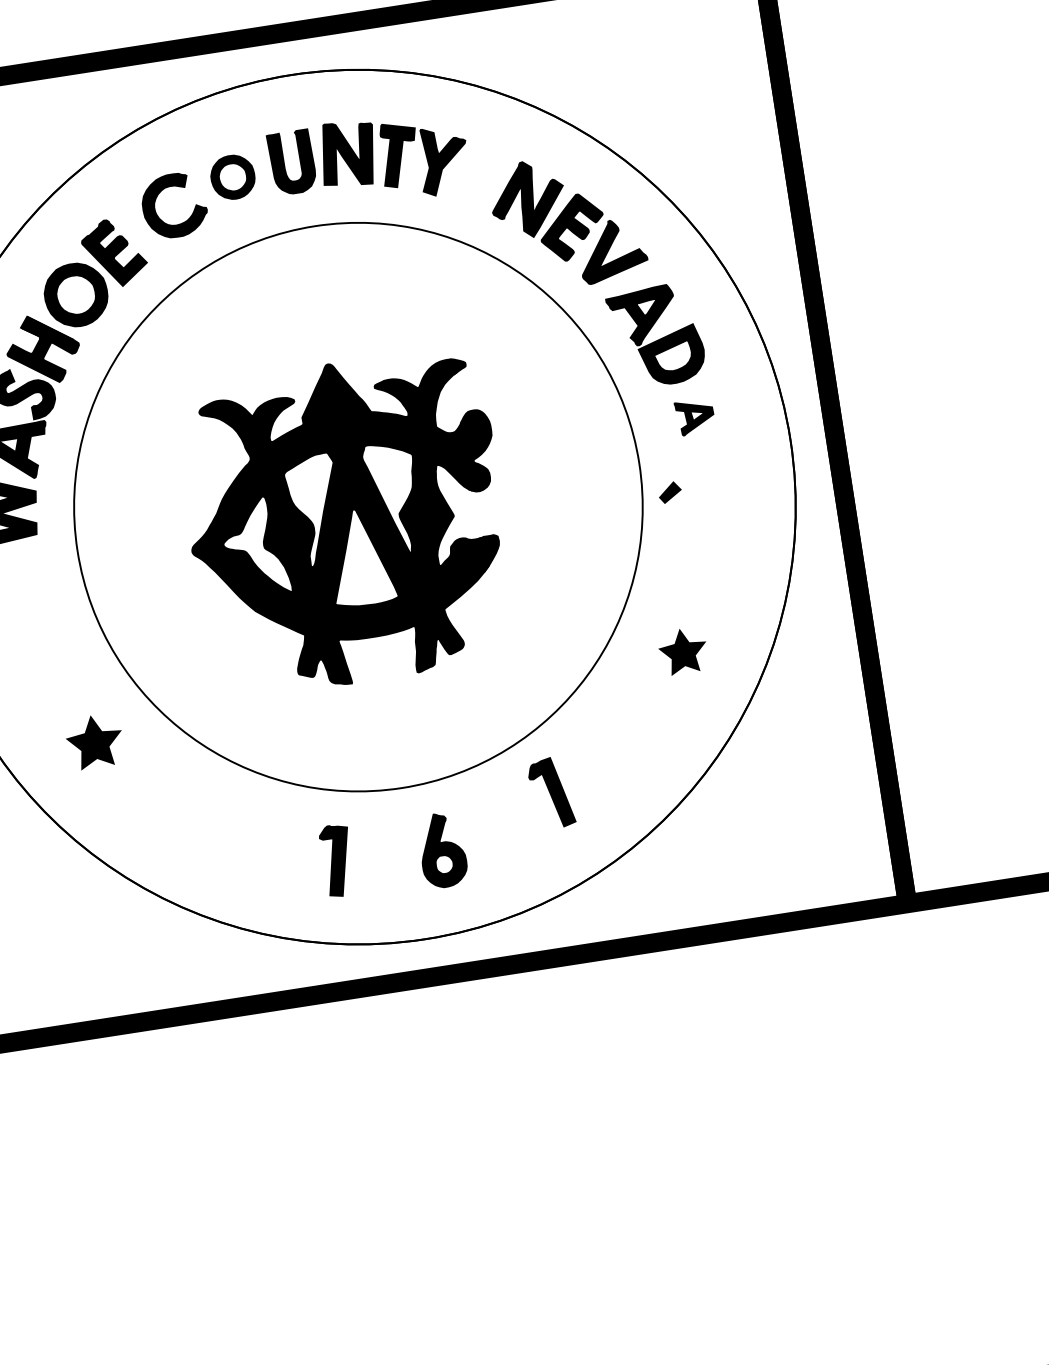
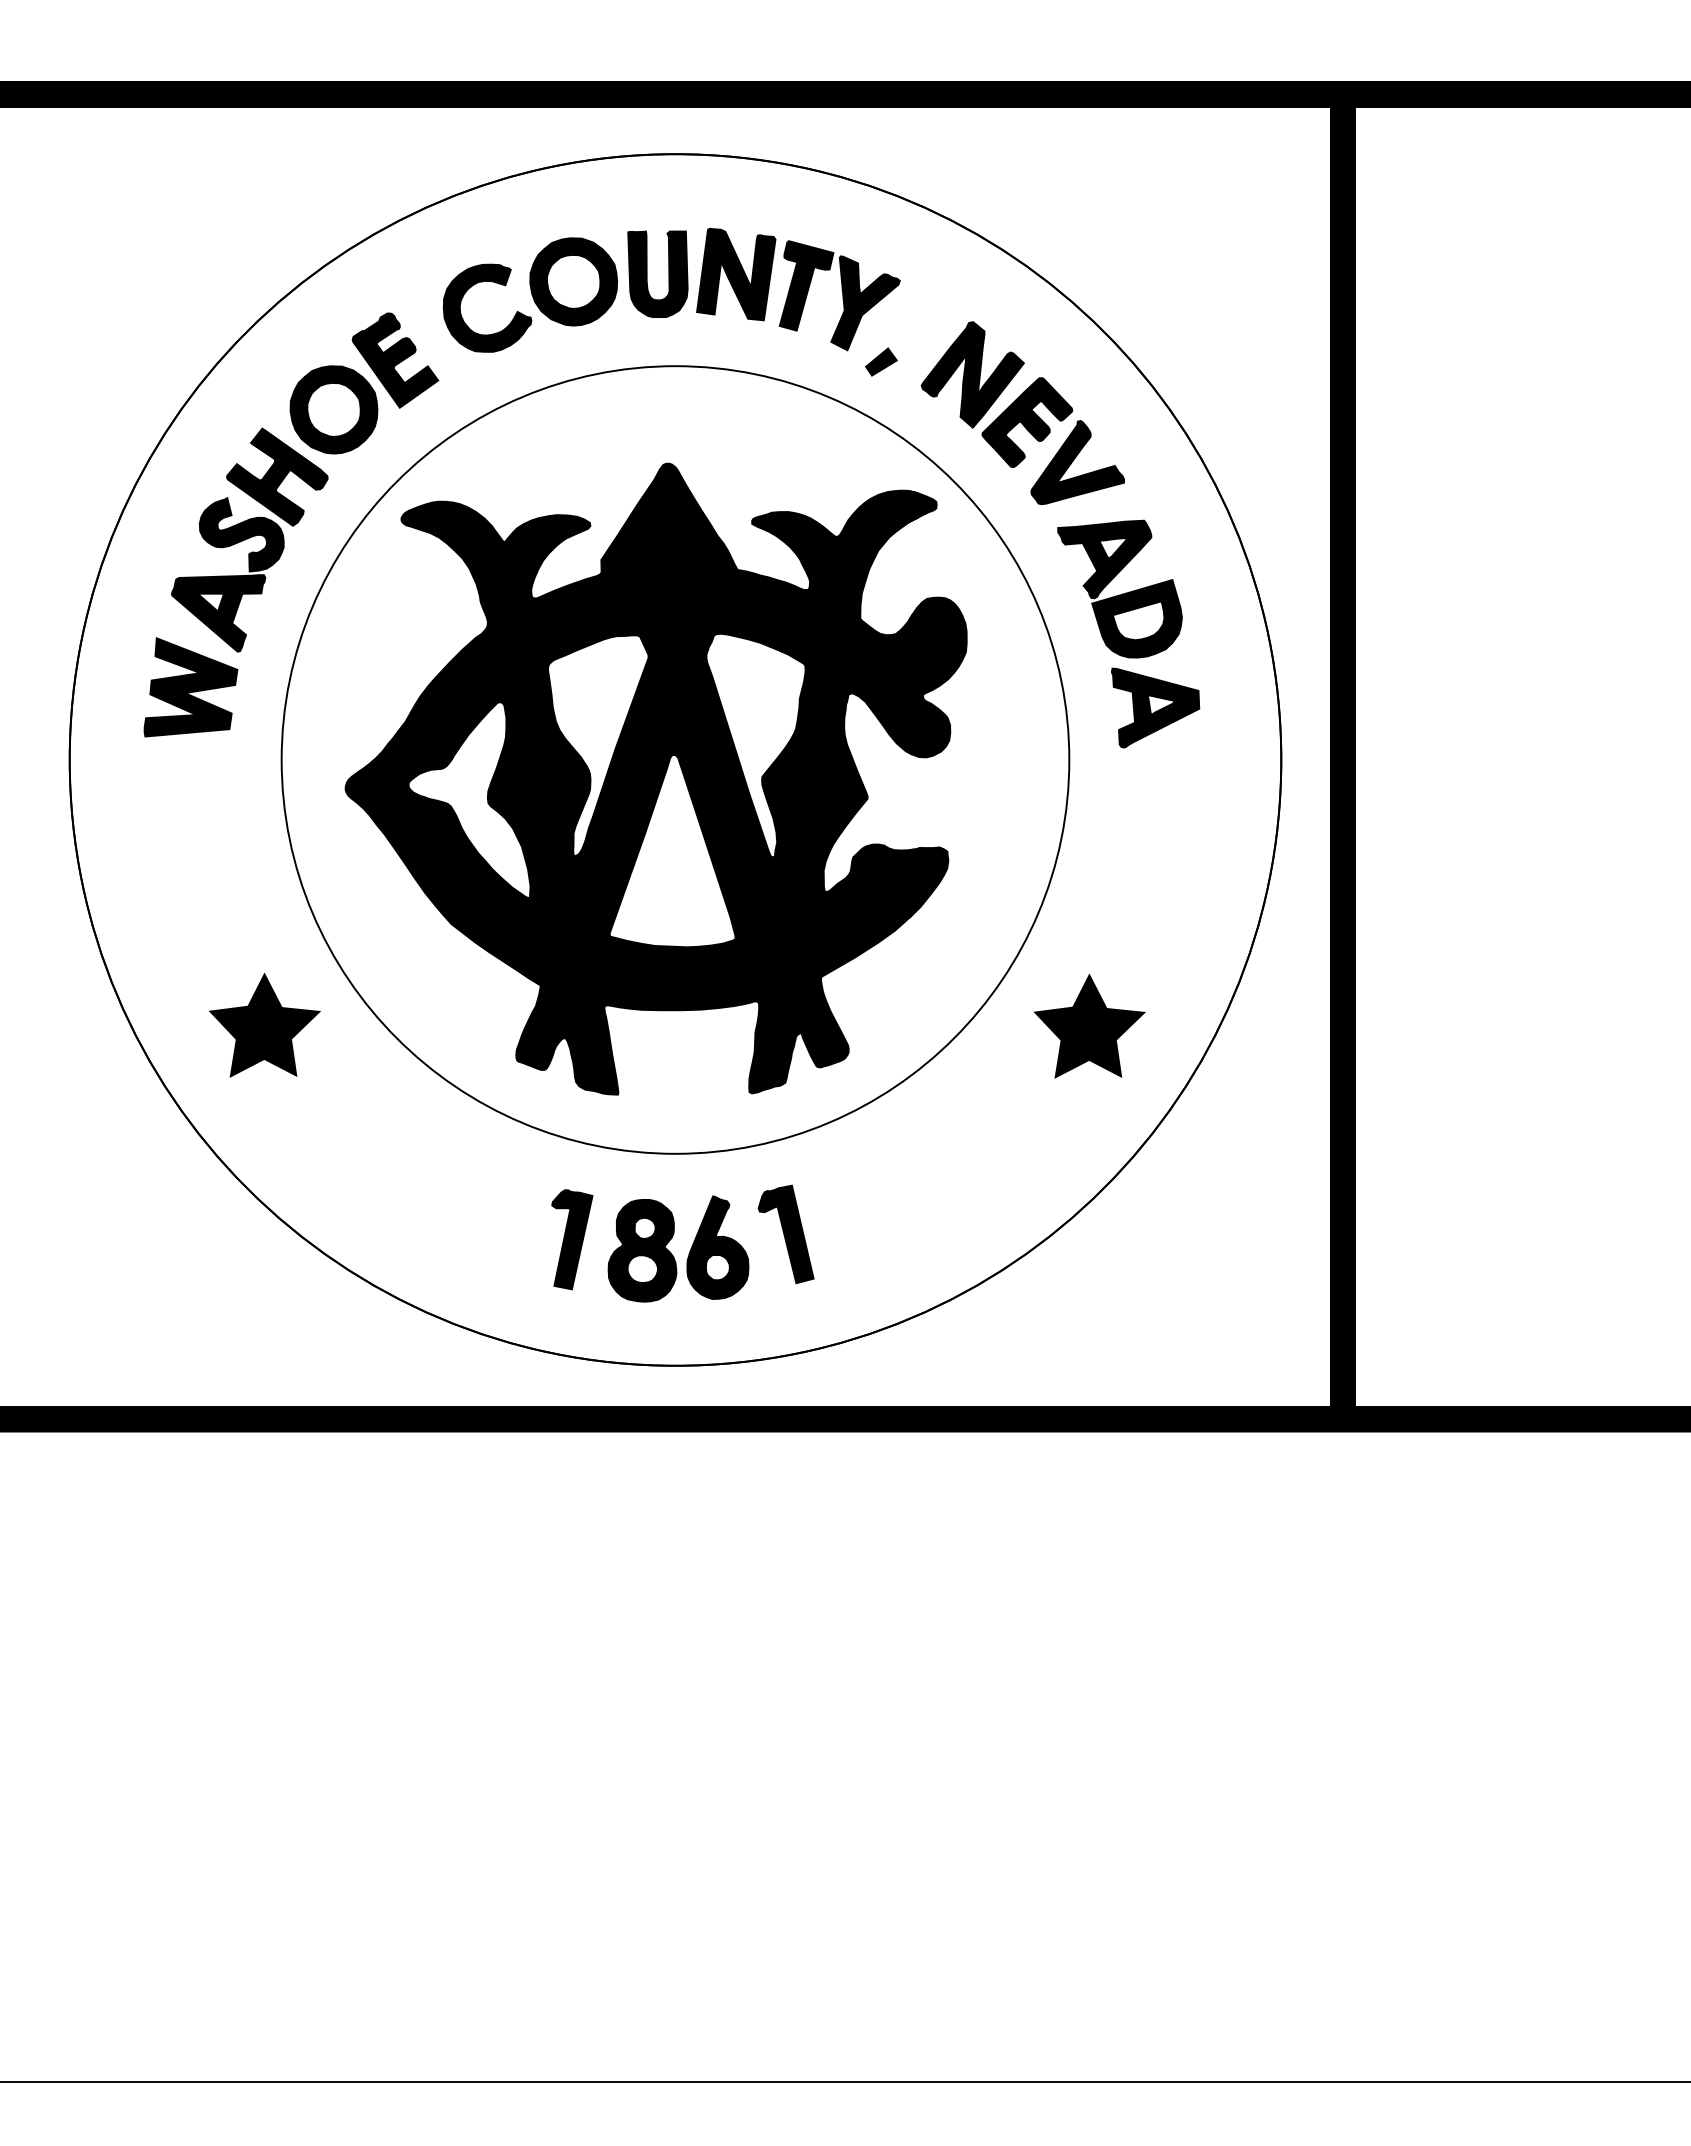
part: (232, 177) -> (573, 281), size x1.43
part: (695, 416) -> (1155, 707), size x1.67
part: (670, 492) -> (881, 361), moved
part: (346, 522) -> (655, 778), size x1.43
part: (683, 650) -> (1089, 1025), size x1.67
part: (94, 741) -> (264, 1024), size x1.43
part: (550, 792) -> (785, 1233), moved
part: (389, 860) -> (642, 1250), added

